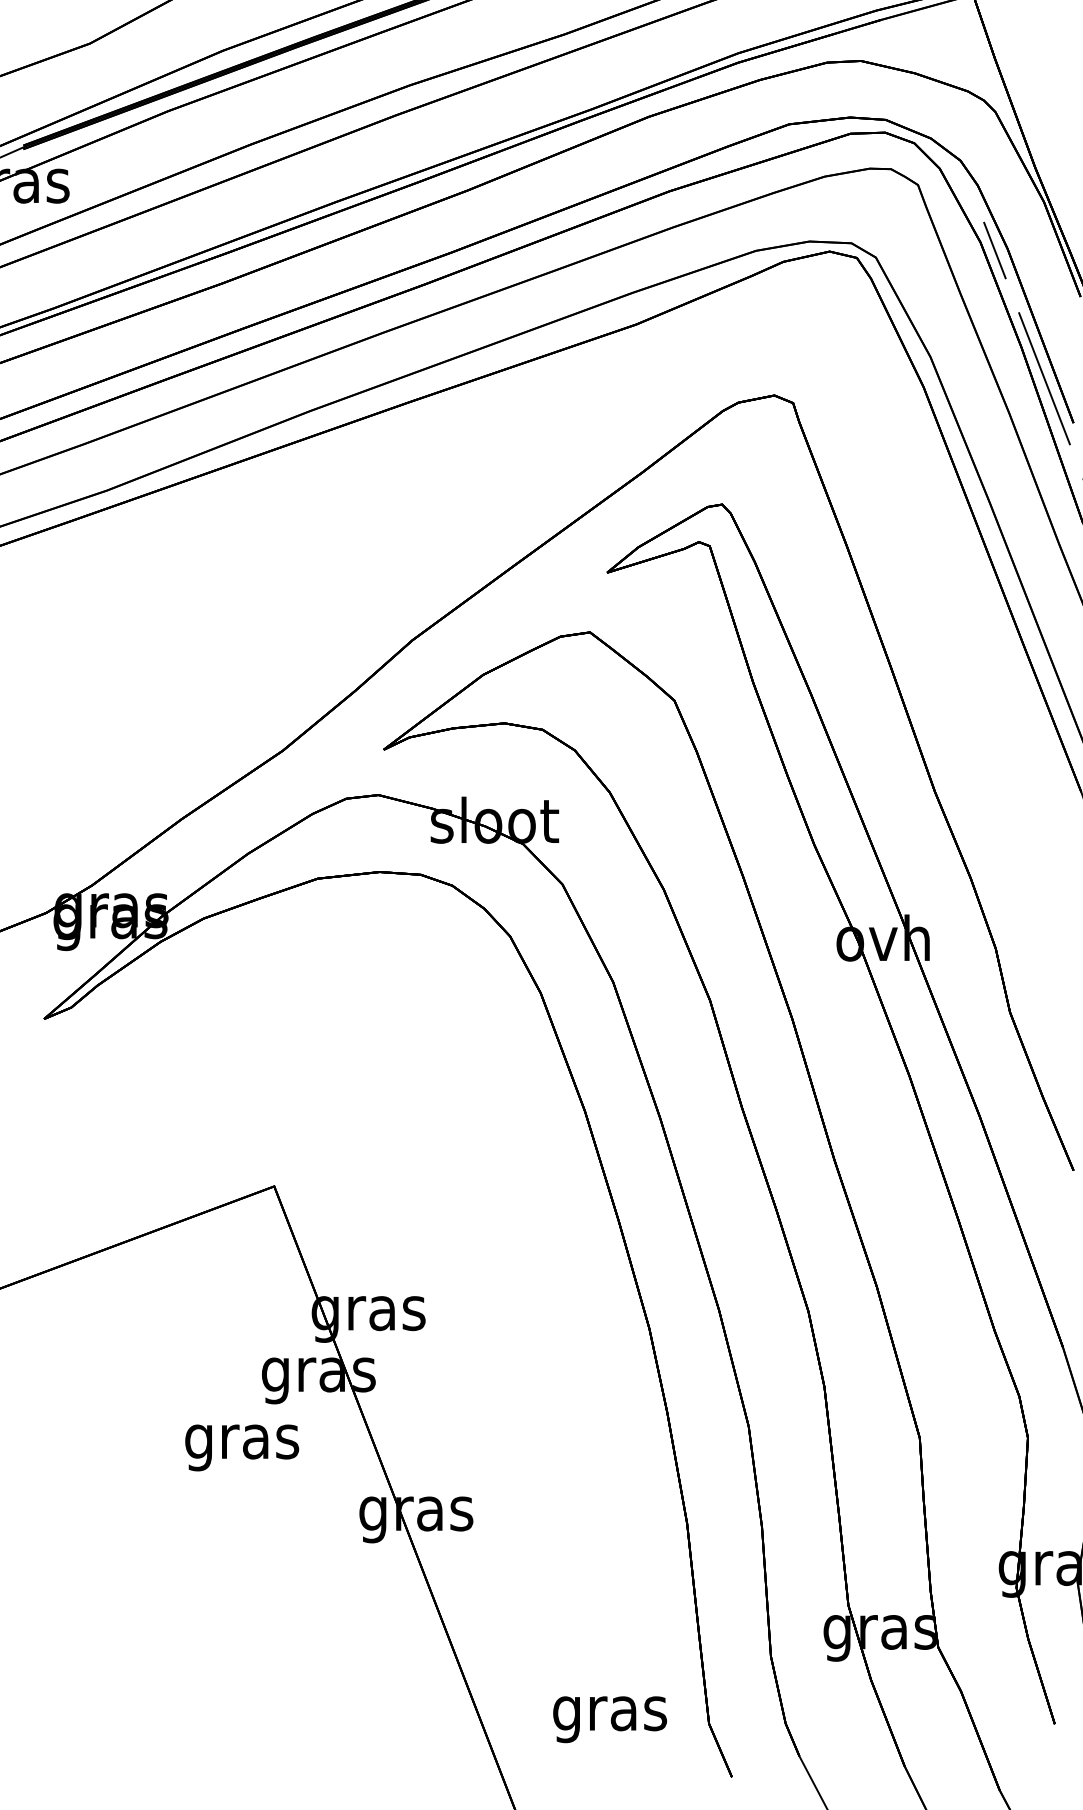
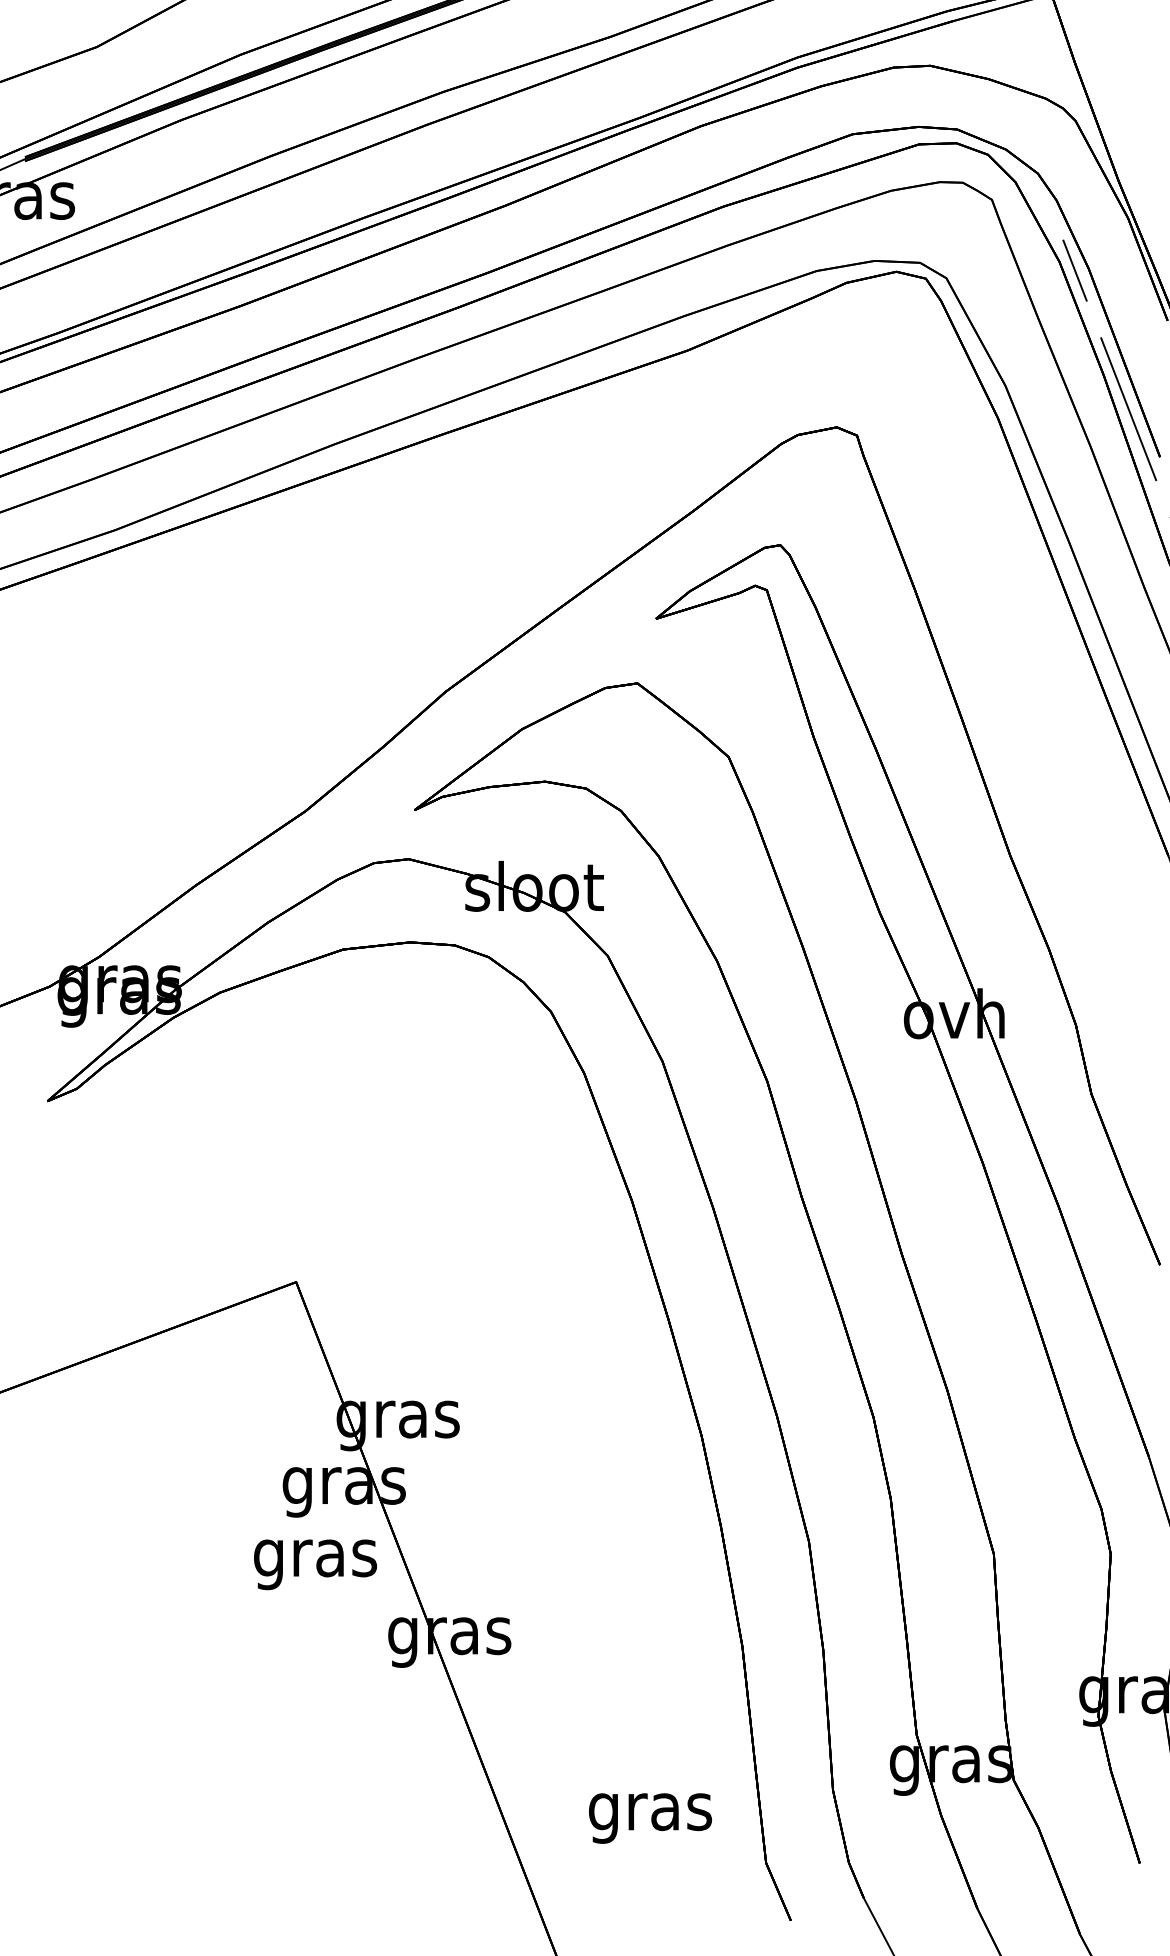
text: (242, 1447) -> (315, 1564), moved
text: (609, 1719) -> (649, 1818), moved

